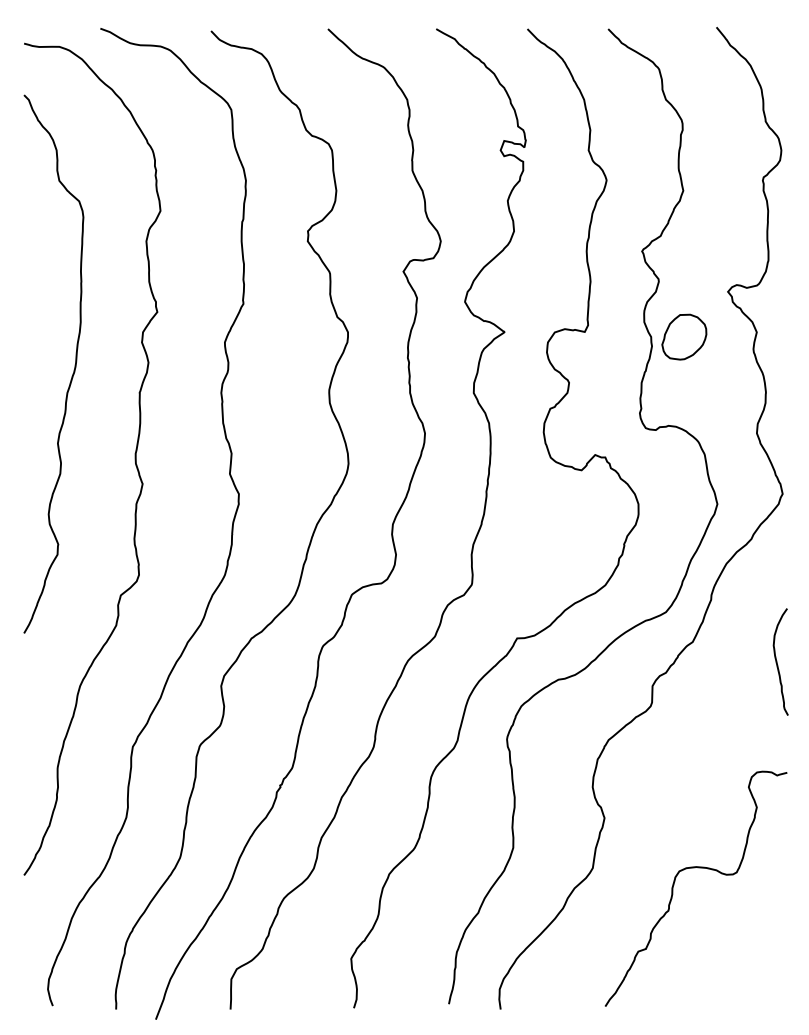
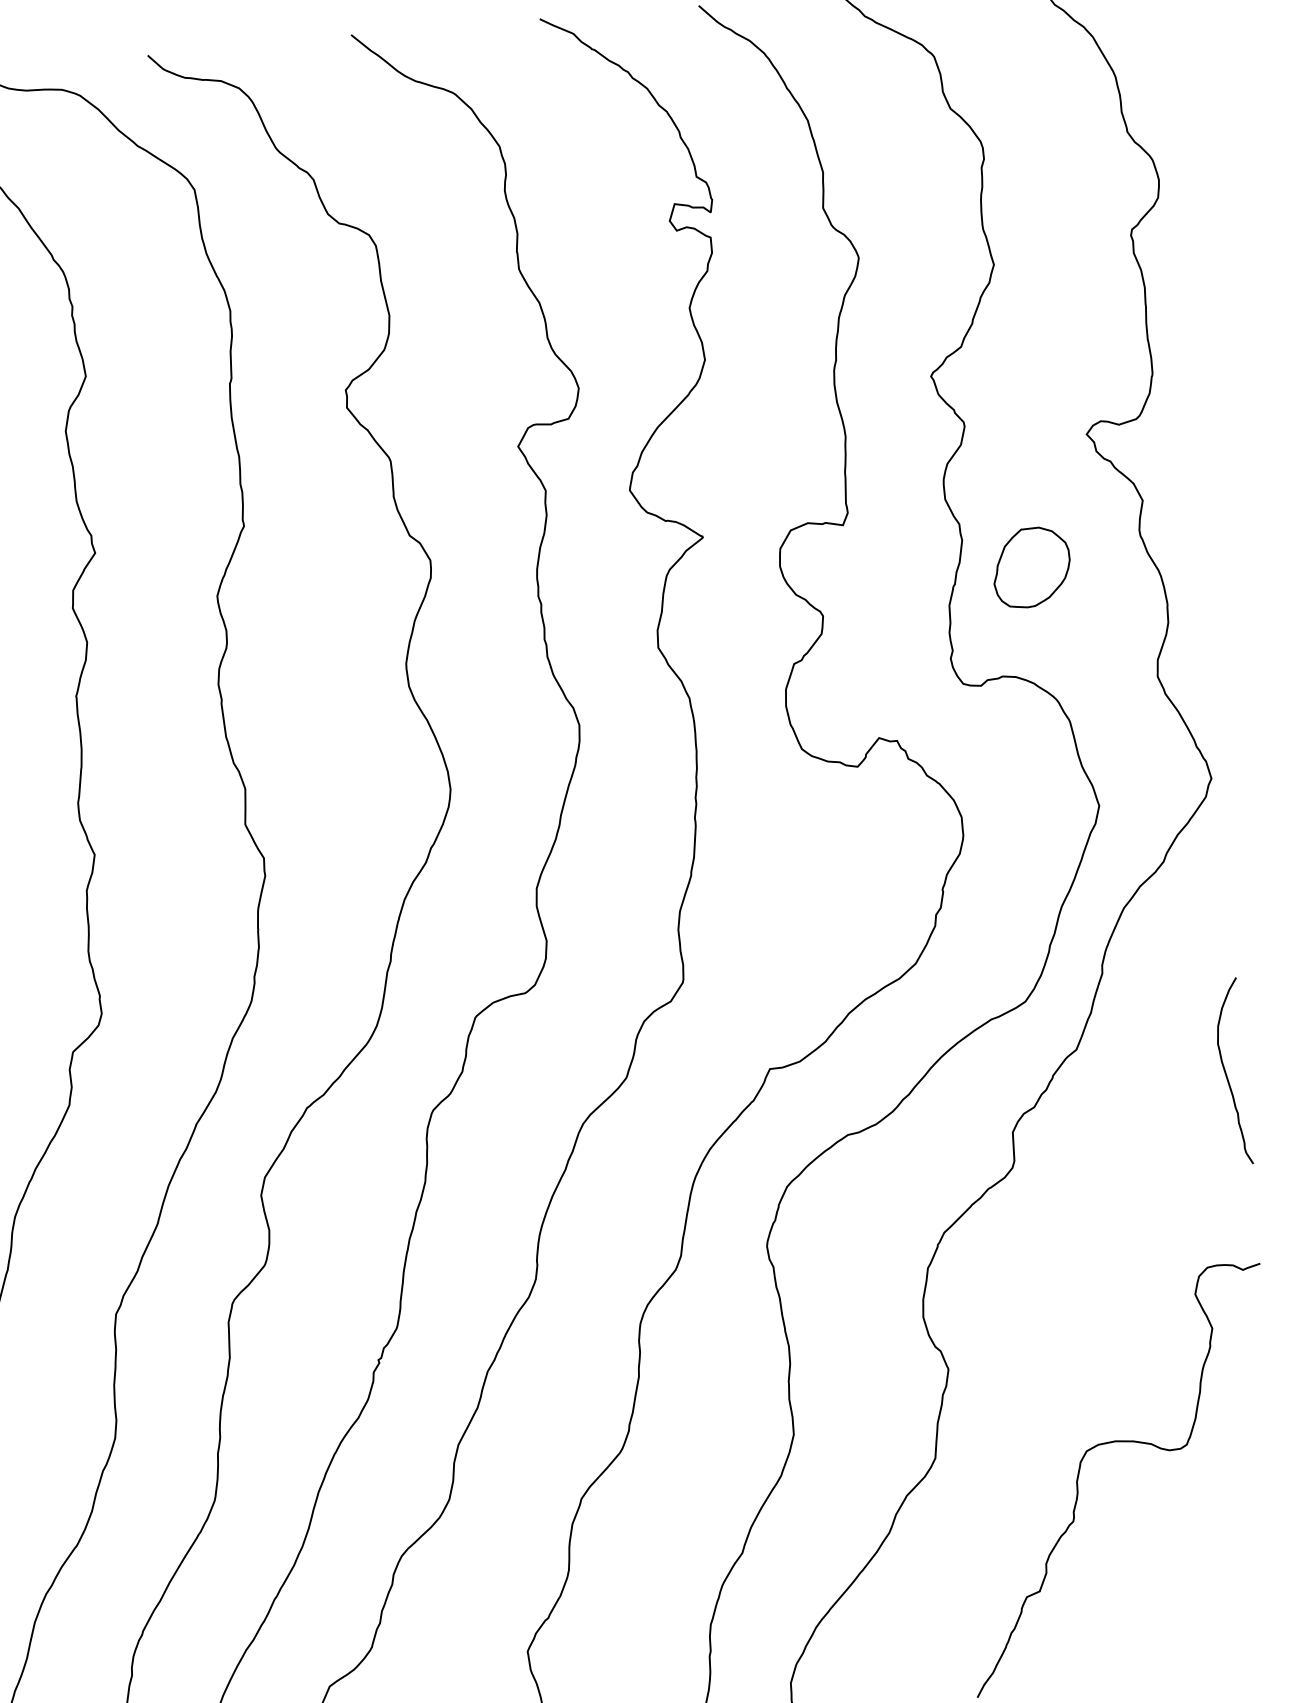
part: (684, 336) -> (1031, 566), moved

